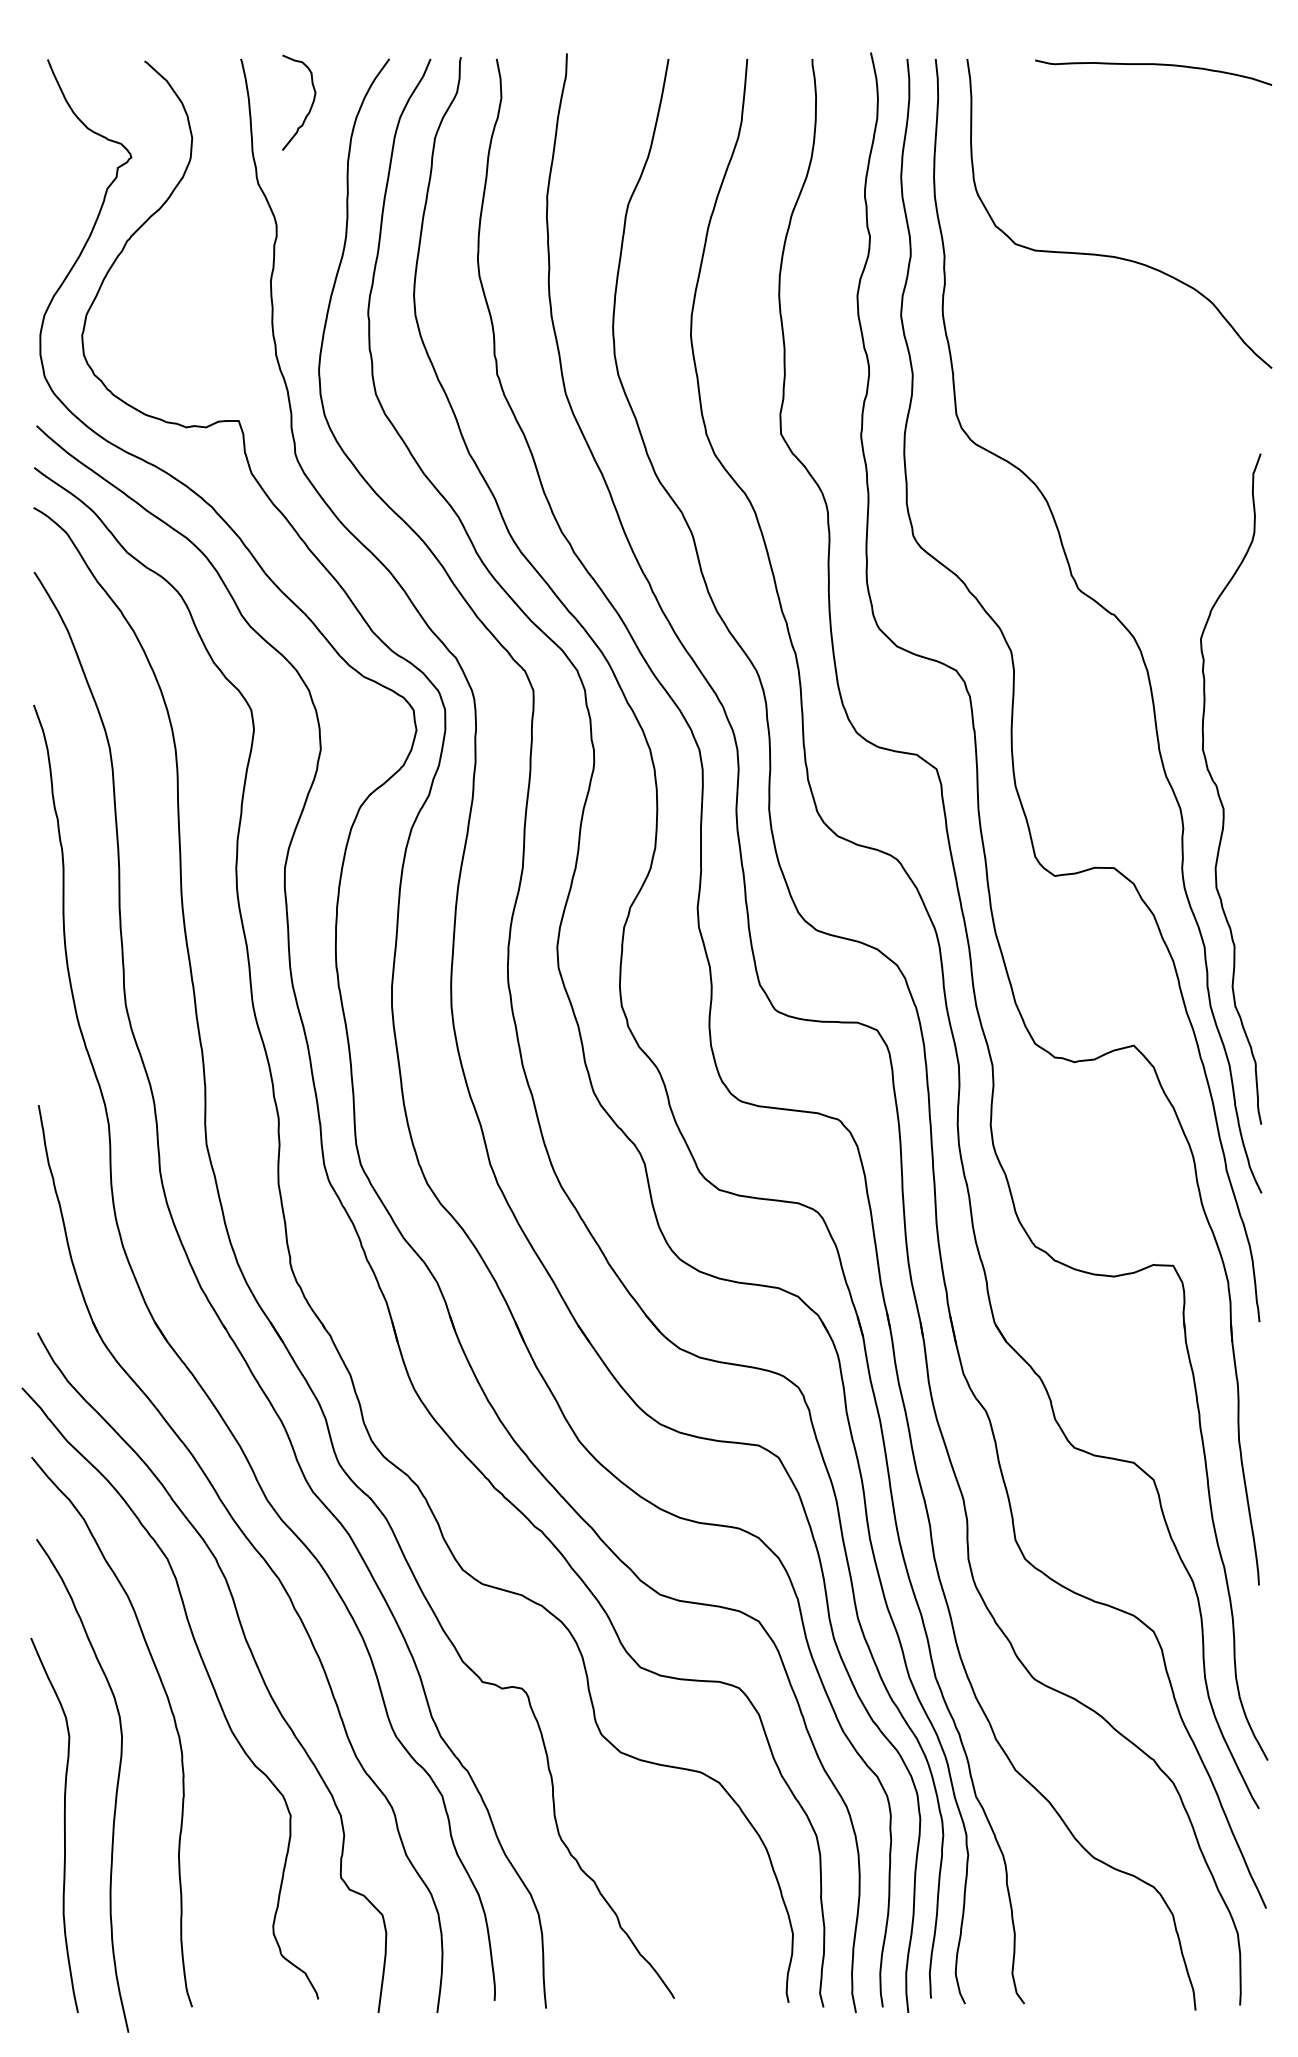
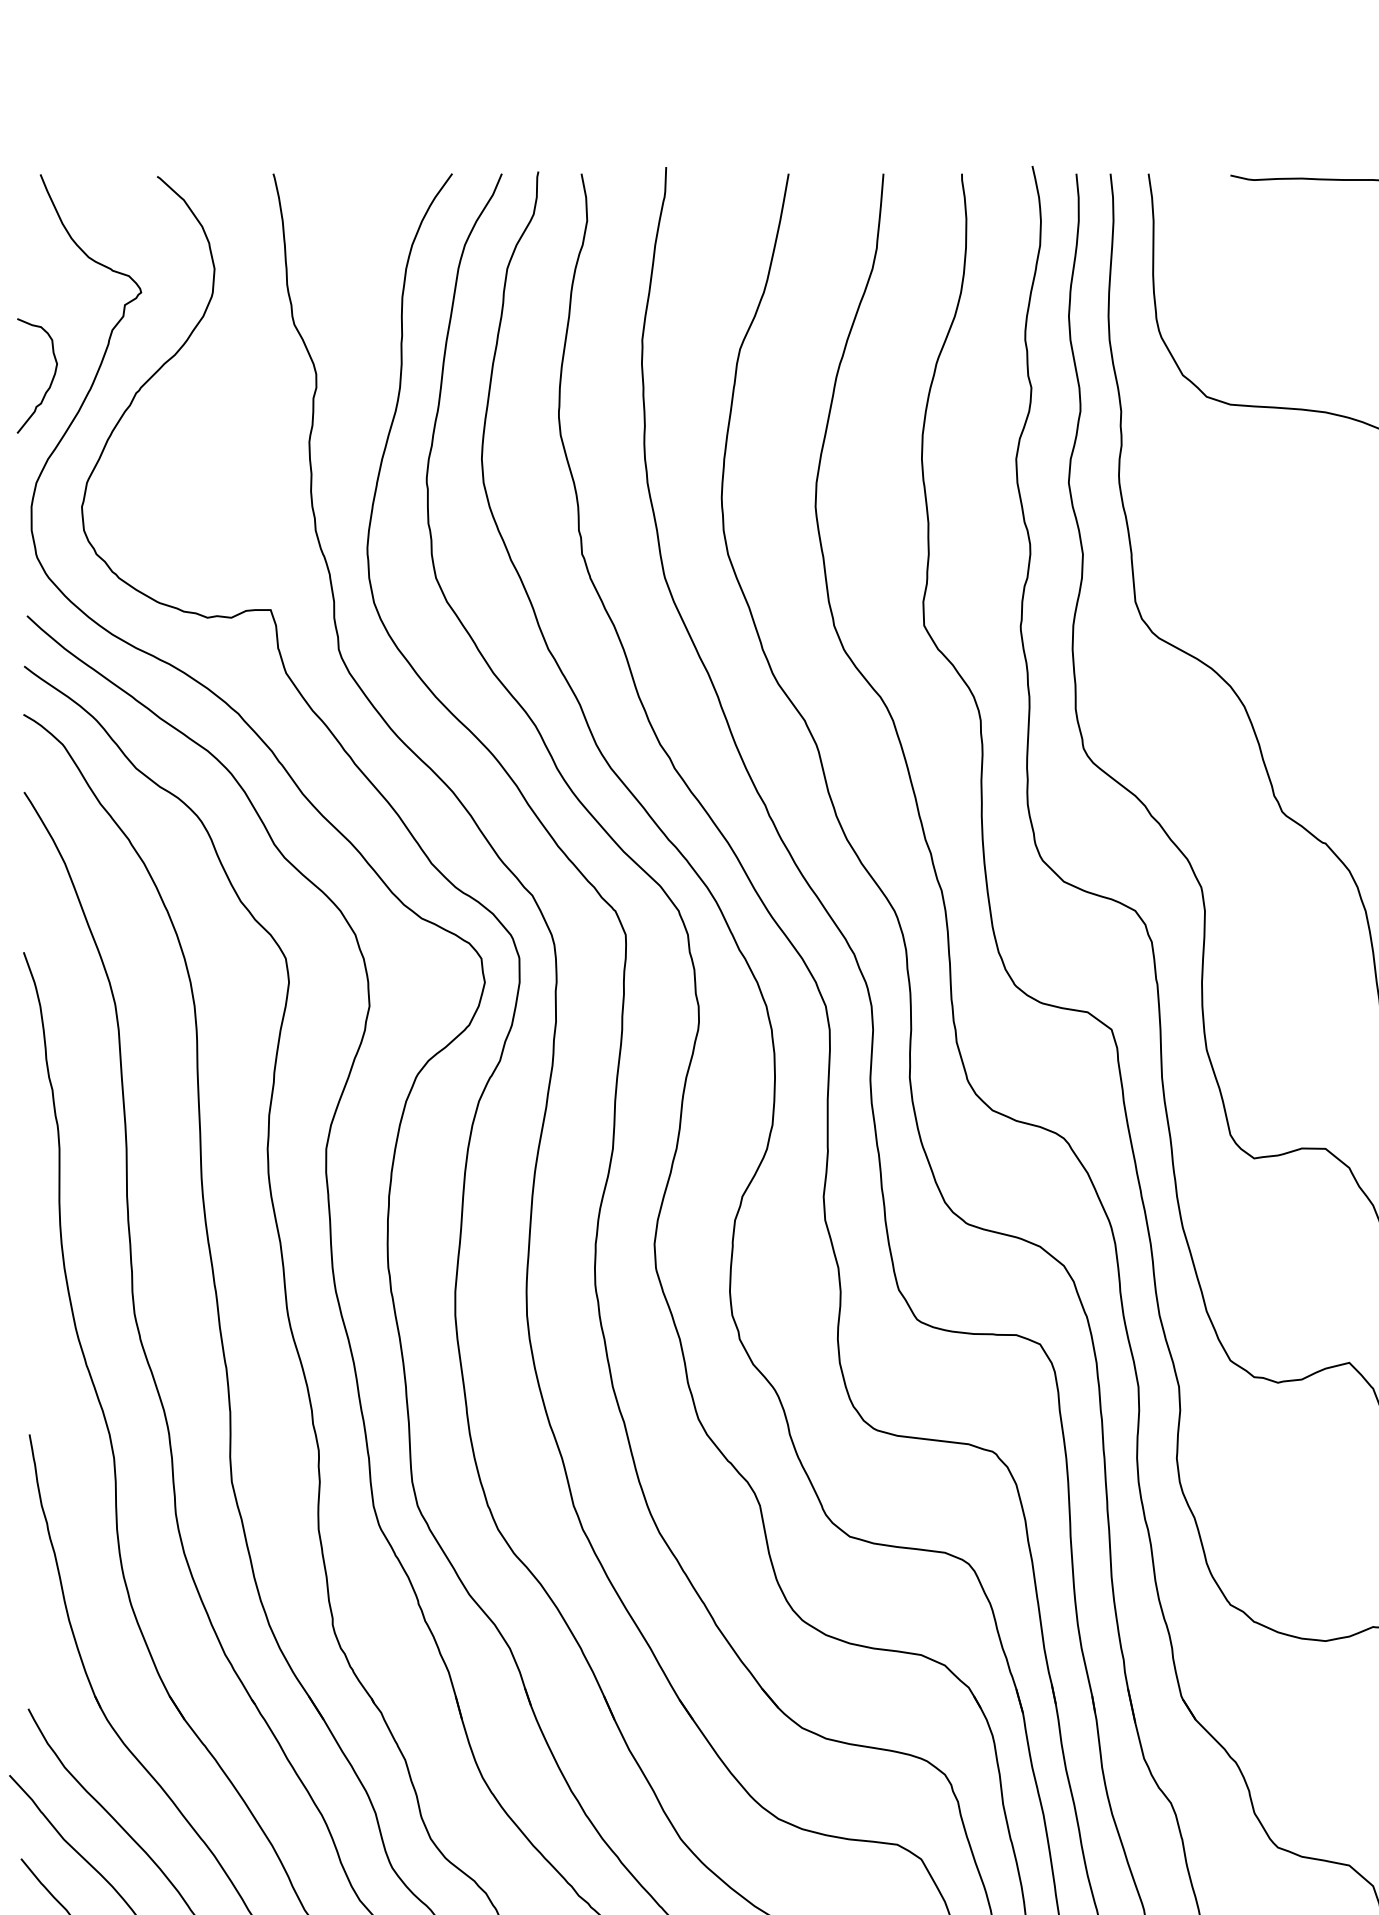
curve: (310, 106) -> (51, 380), moved

